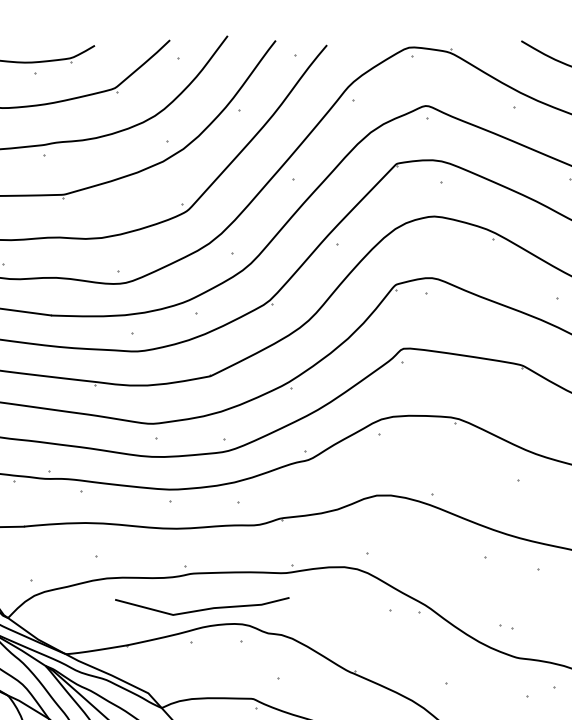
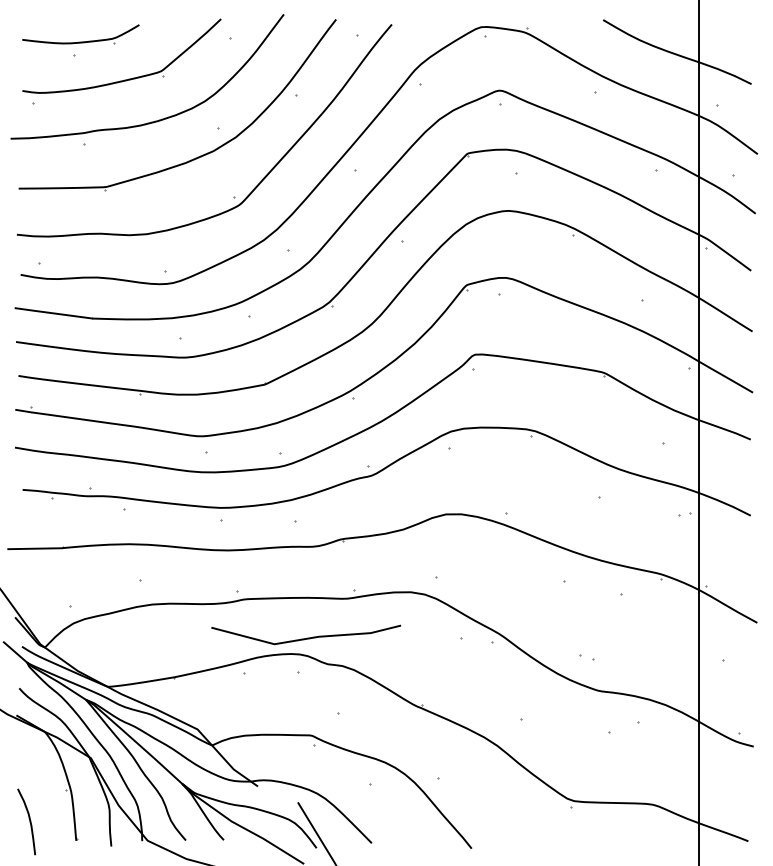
line: (203, 608) -> (307, 637), moved

